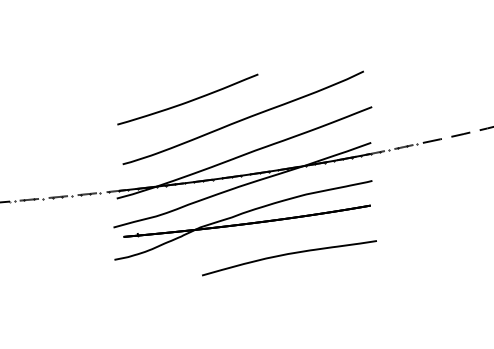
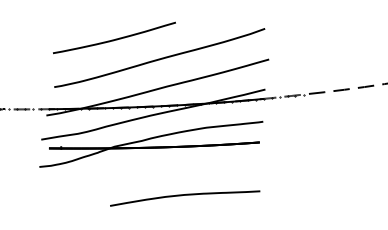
curve: (287, 255) -> (183, 196), moved

